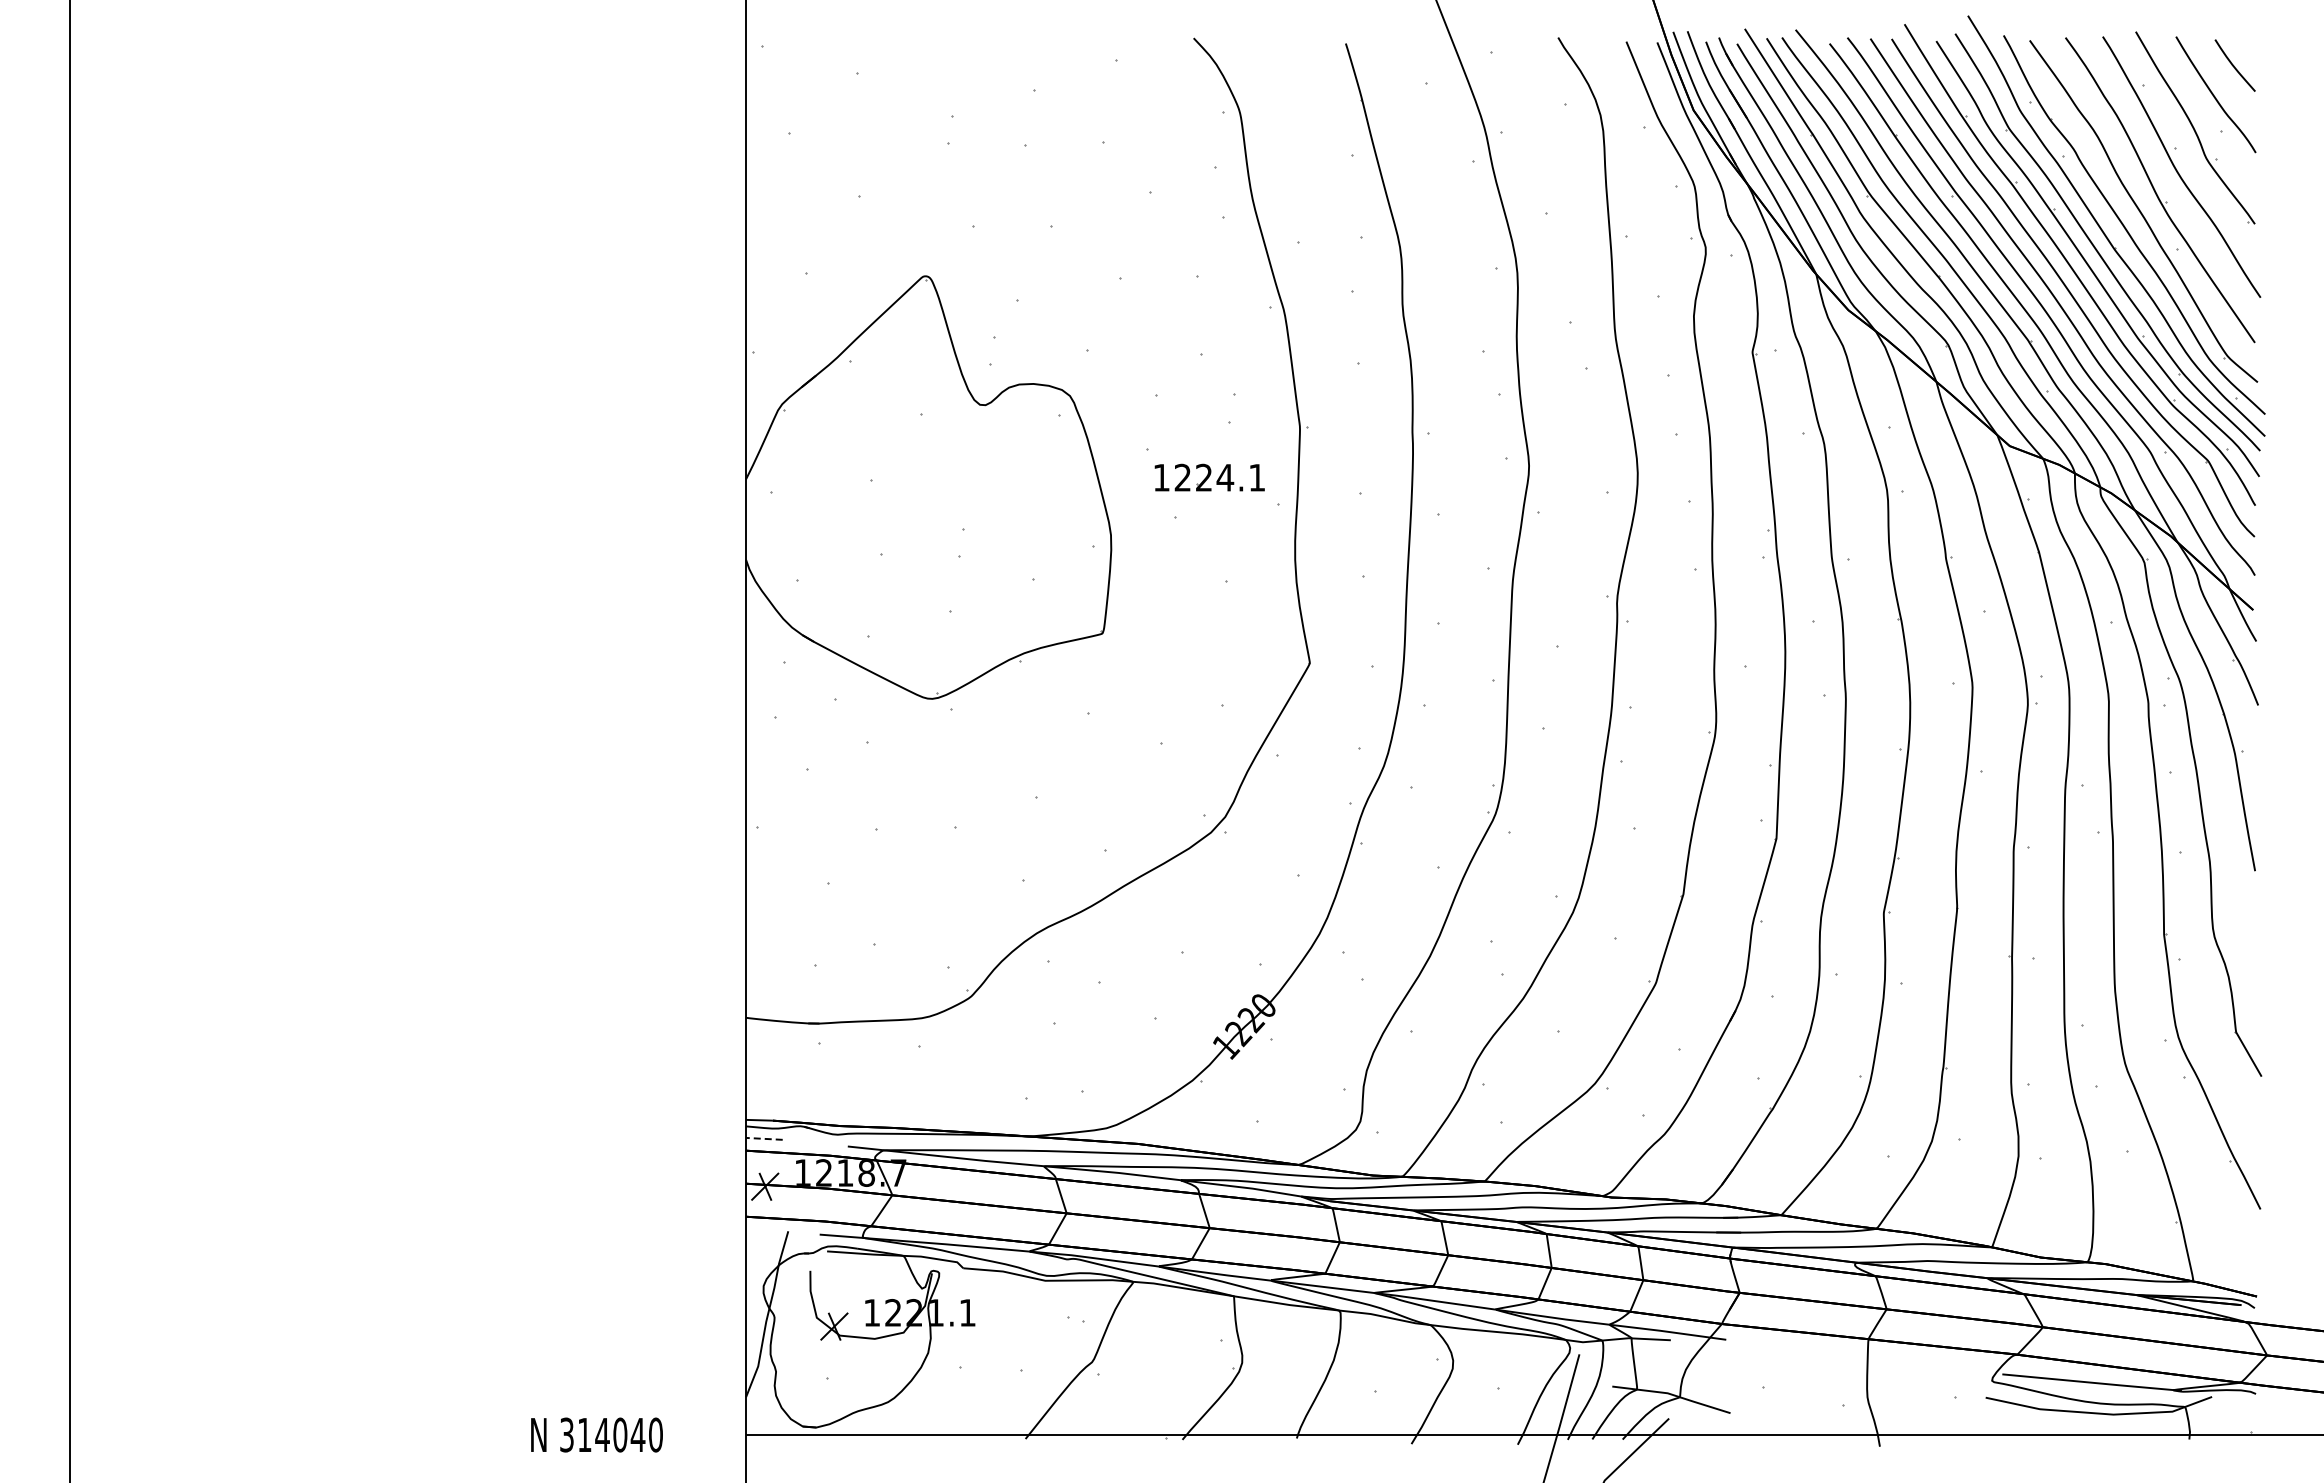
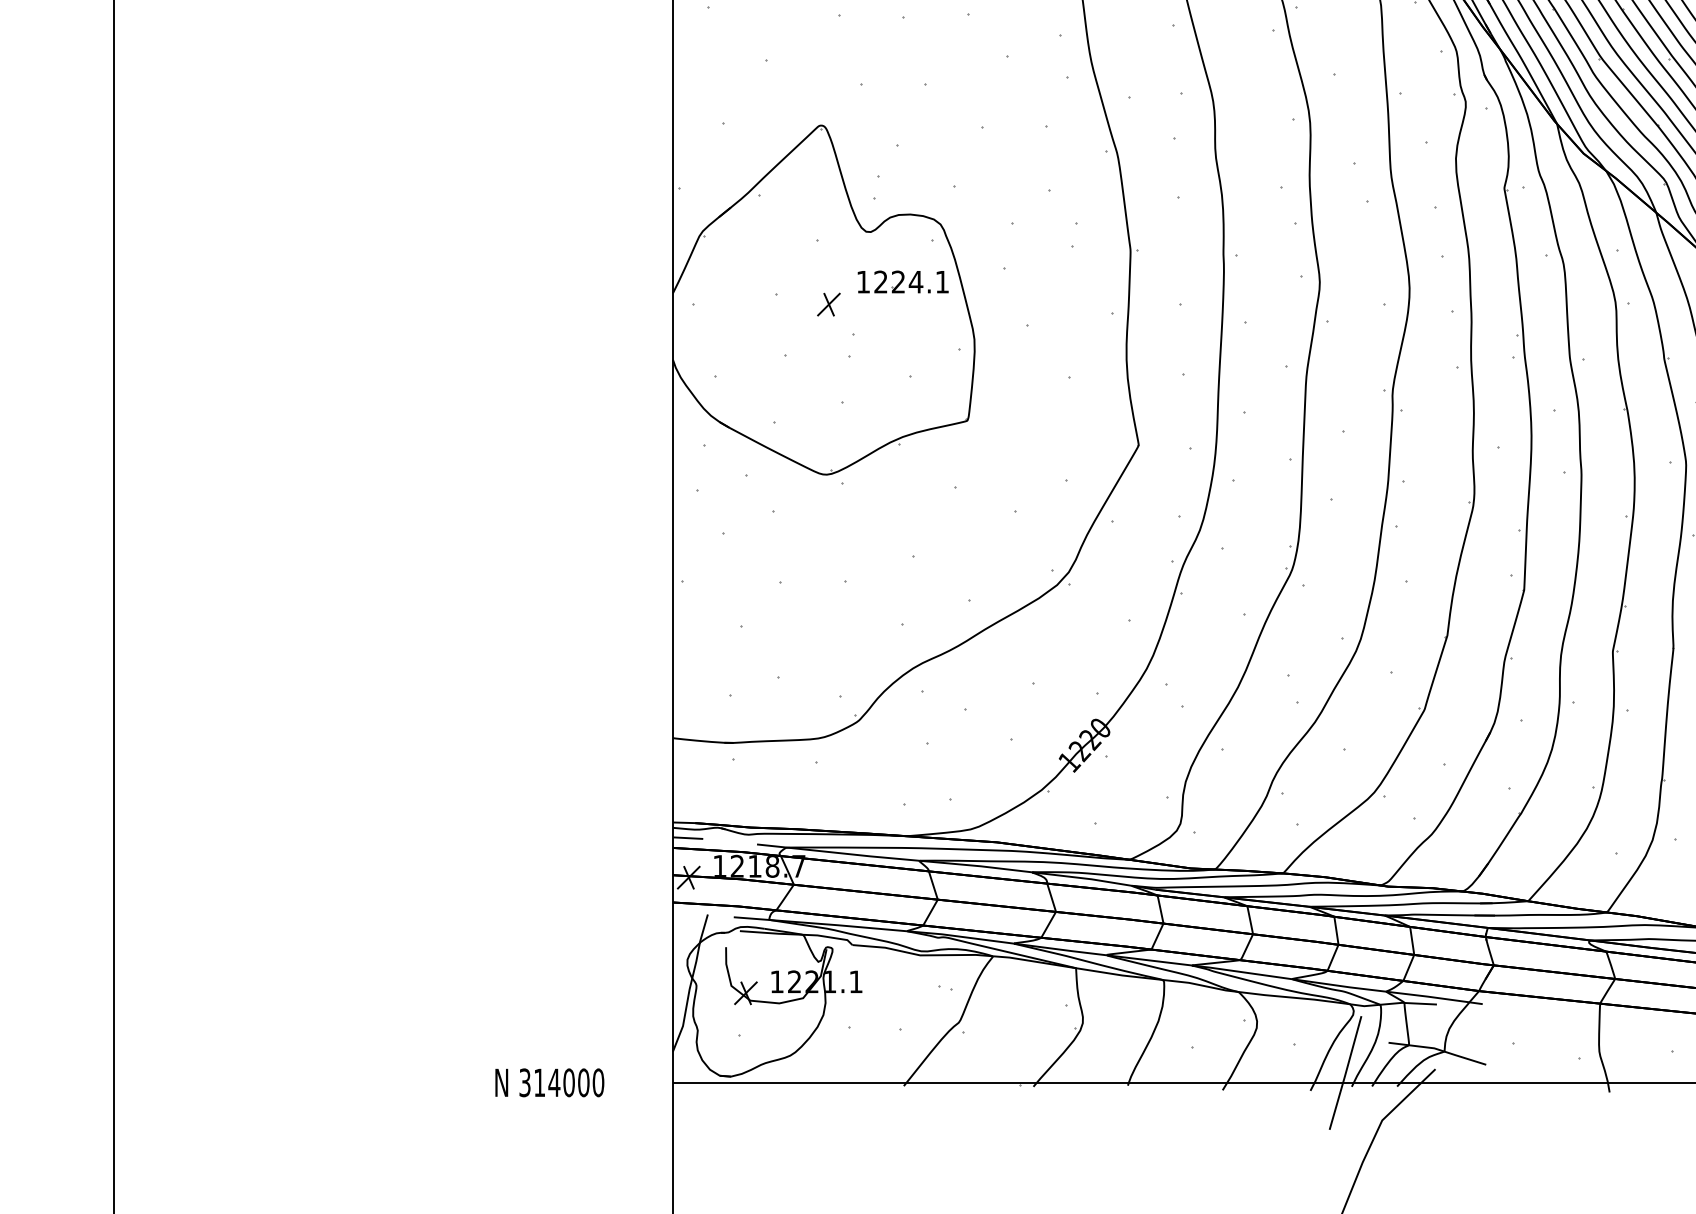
part: (1209, 477) -> (902, 281), moved
part: (934, 493) -> (828, 305), added
line: (763, 1138) -> (687, 837), dashed -> solid
text: (637, 1434) -> (583, 1082), 314040 -> 314000

